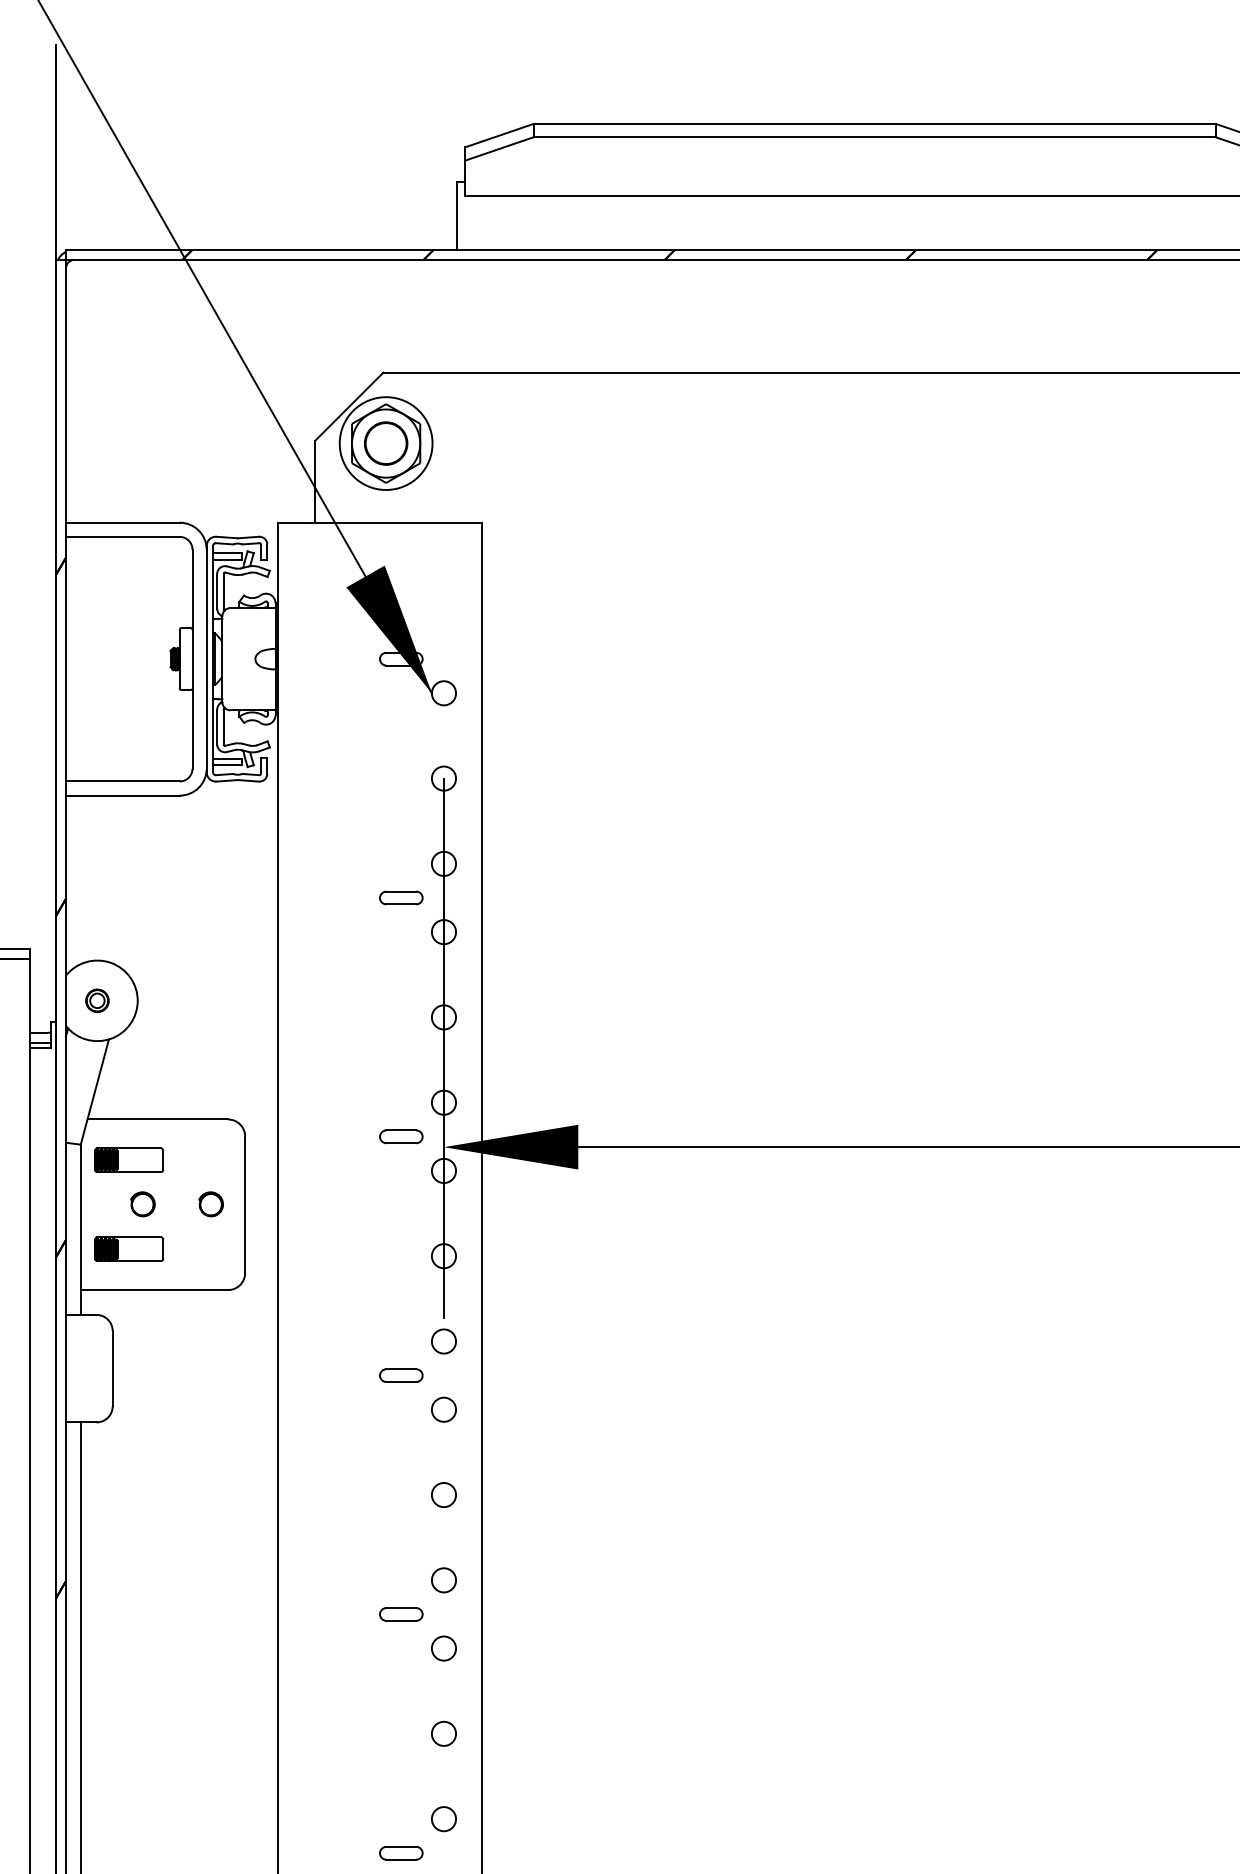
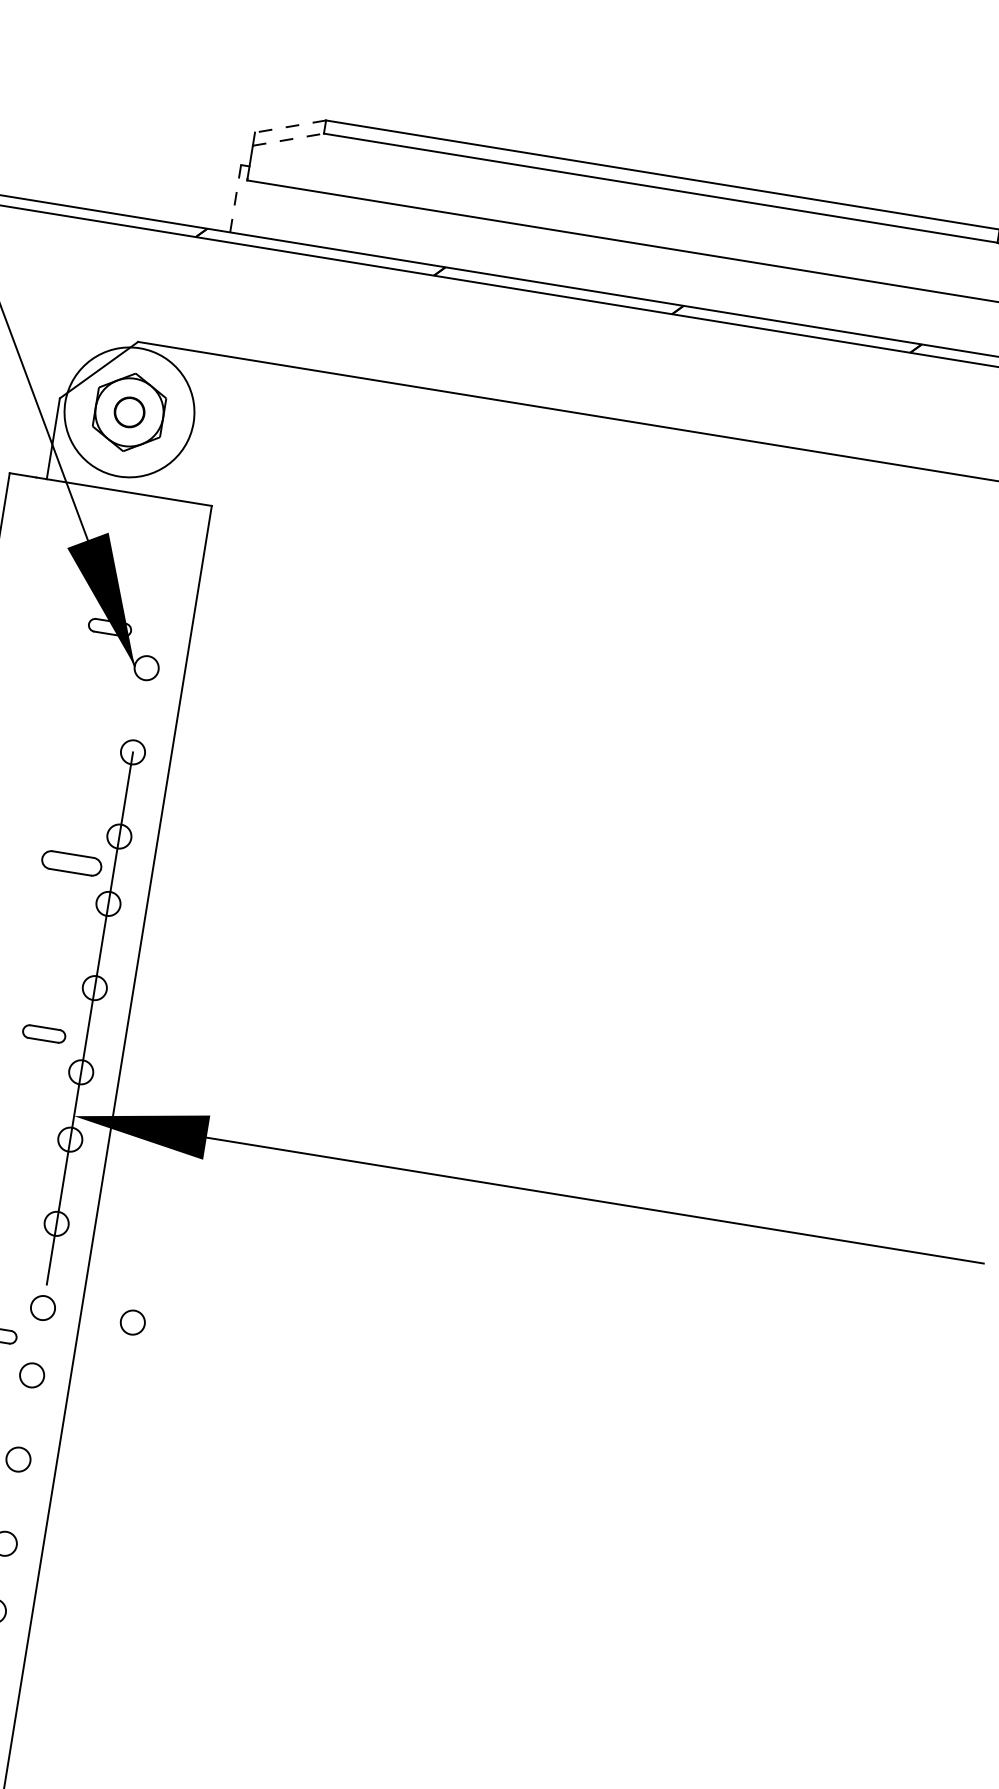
line: (498, 135) -> (289, 126), solid -> dashed
line: (499, 148) -> (288, 139), solid -> dashed
line: (456, 215) -> (235, 198), solid -> dashed
circle: (385, 443) -> (128, 412), size x1.4
circle: (386, 443) -> (129, 412), size x0.7
part: (401, 897) -> (72, 862), size x1.4
part: (401, 1136) -> (44, 1033), moved
circle: (534, 1341) -> (132, 1322), added

